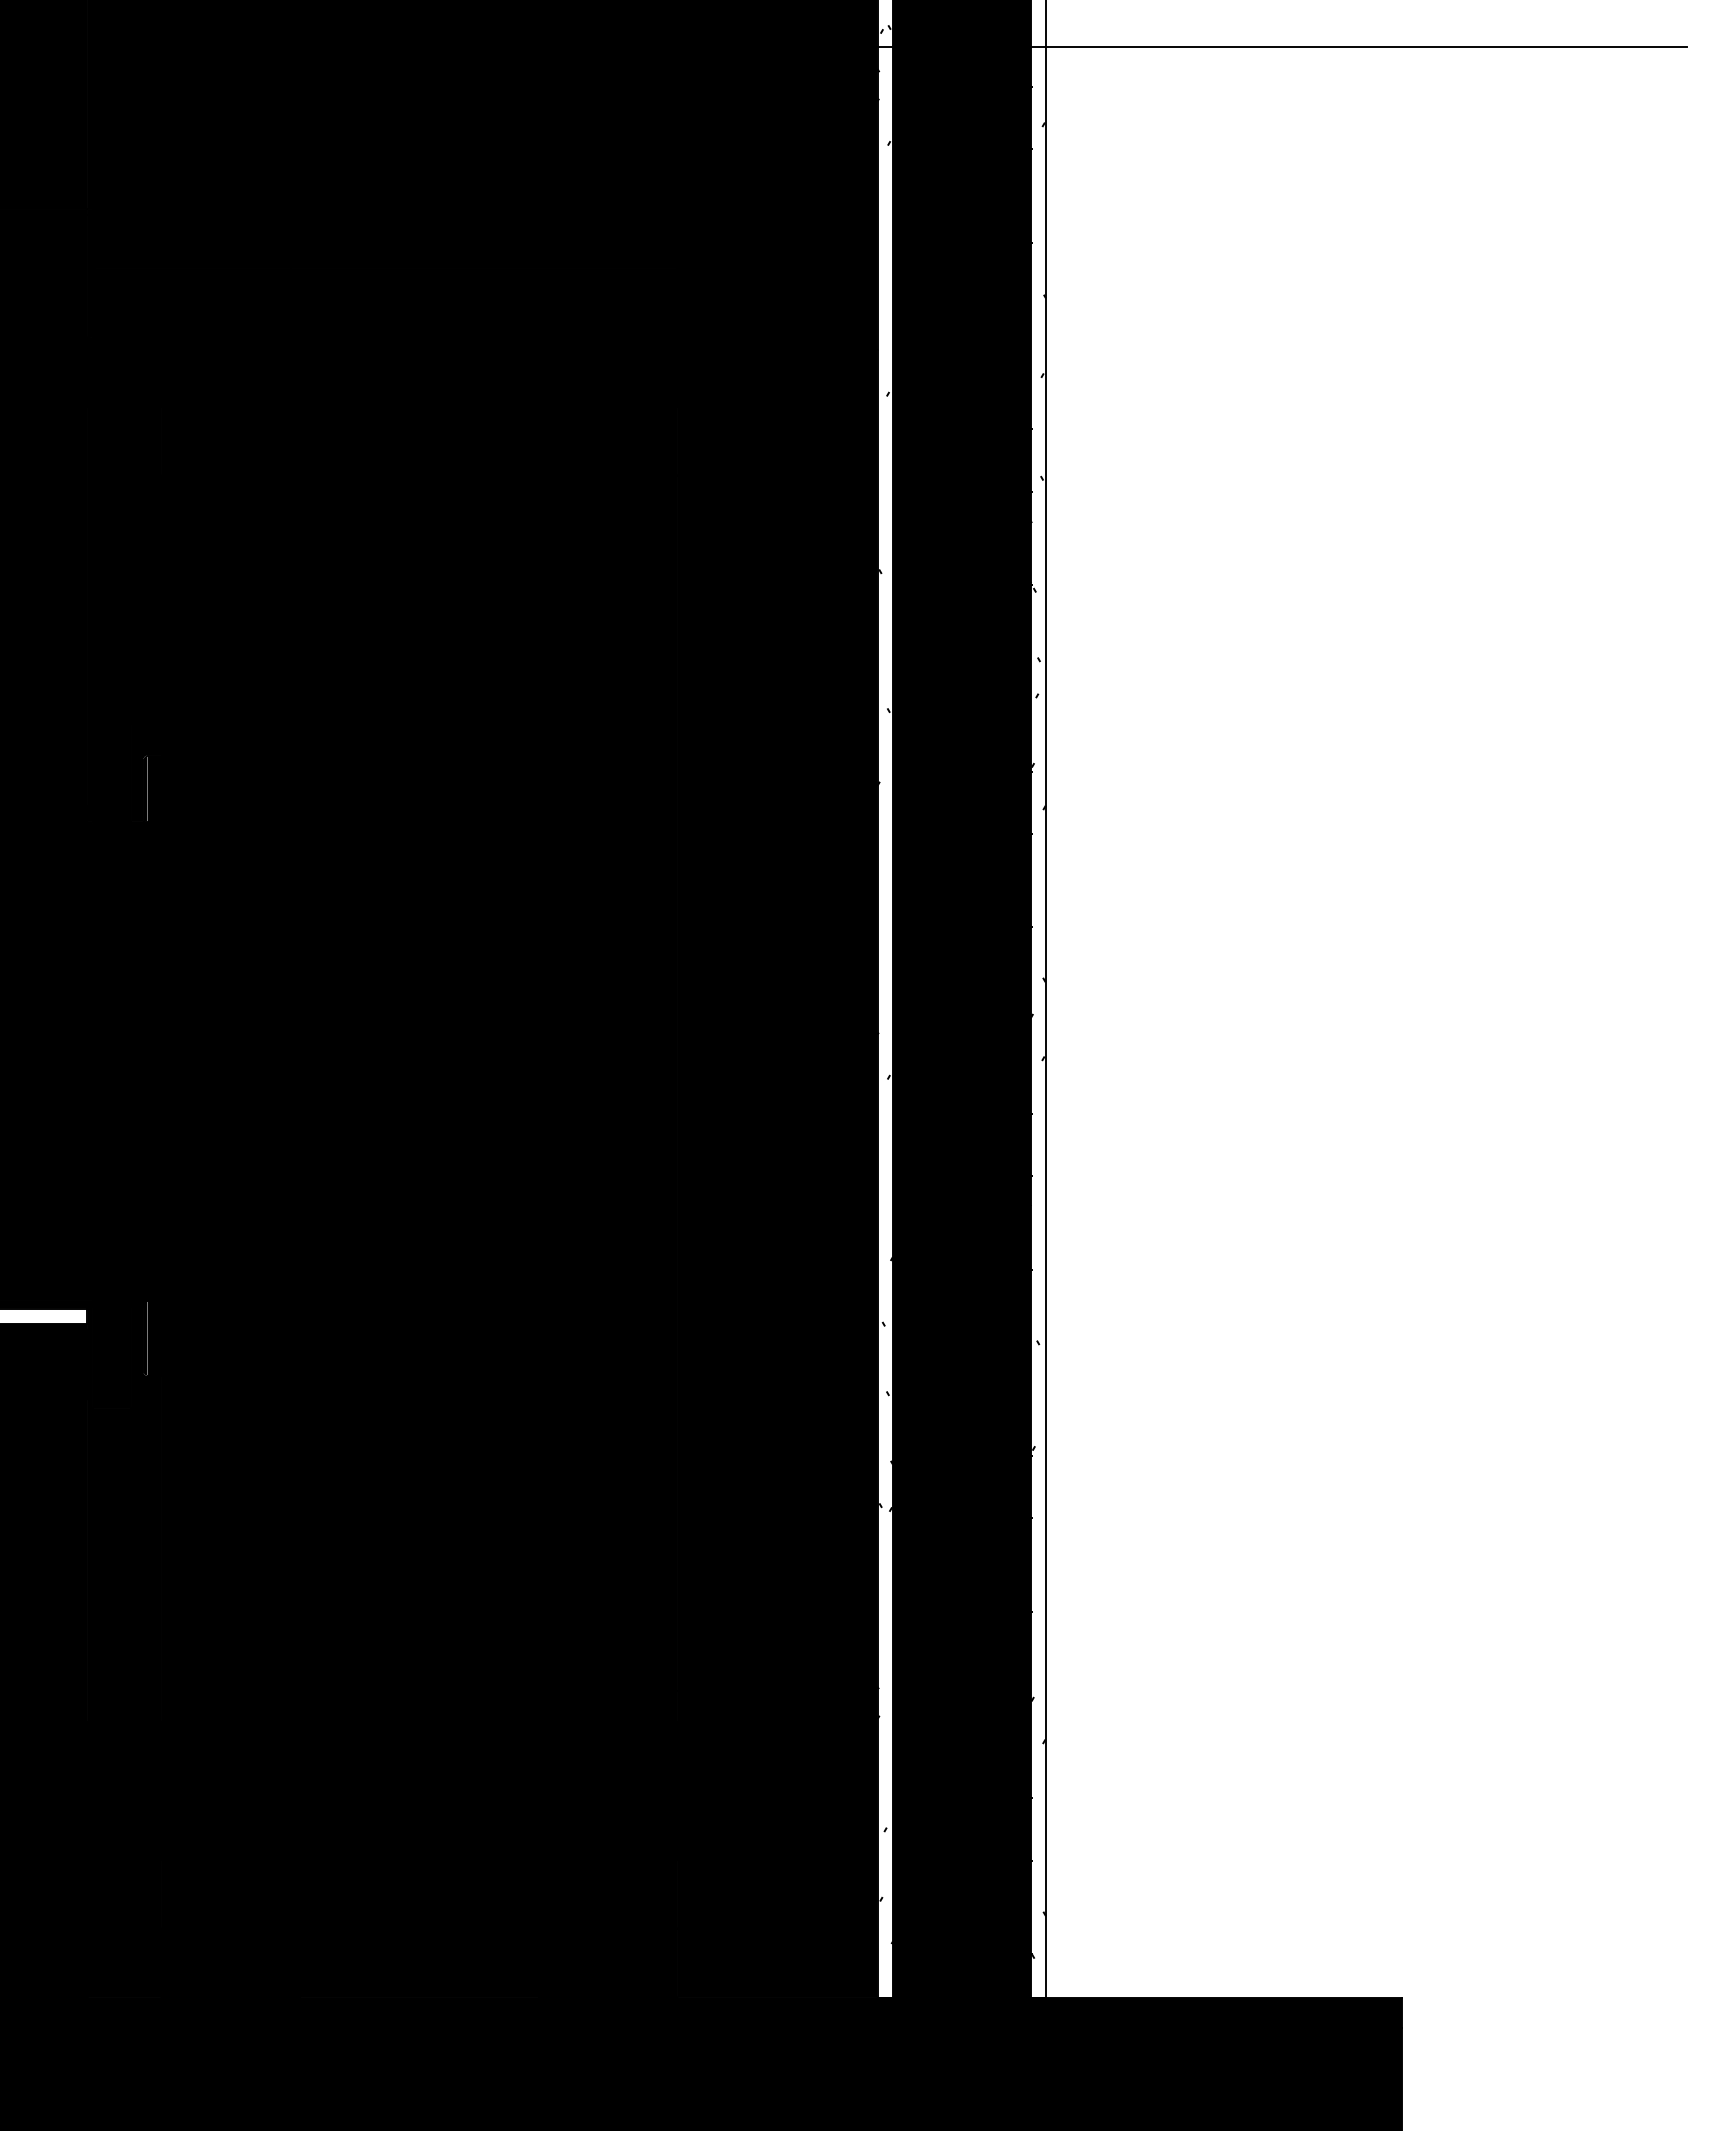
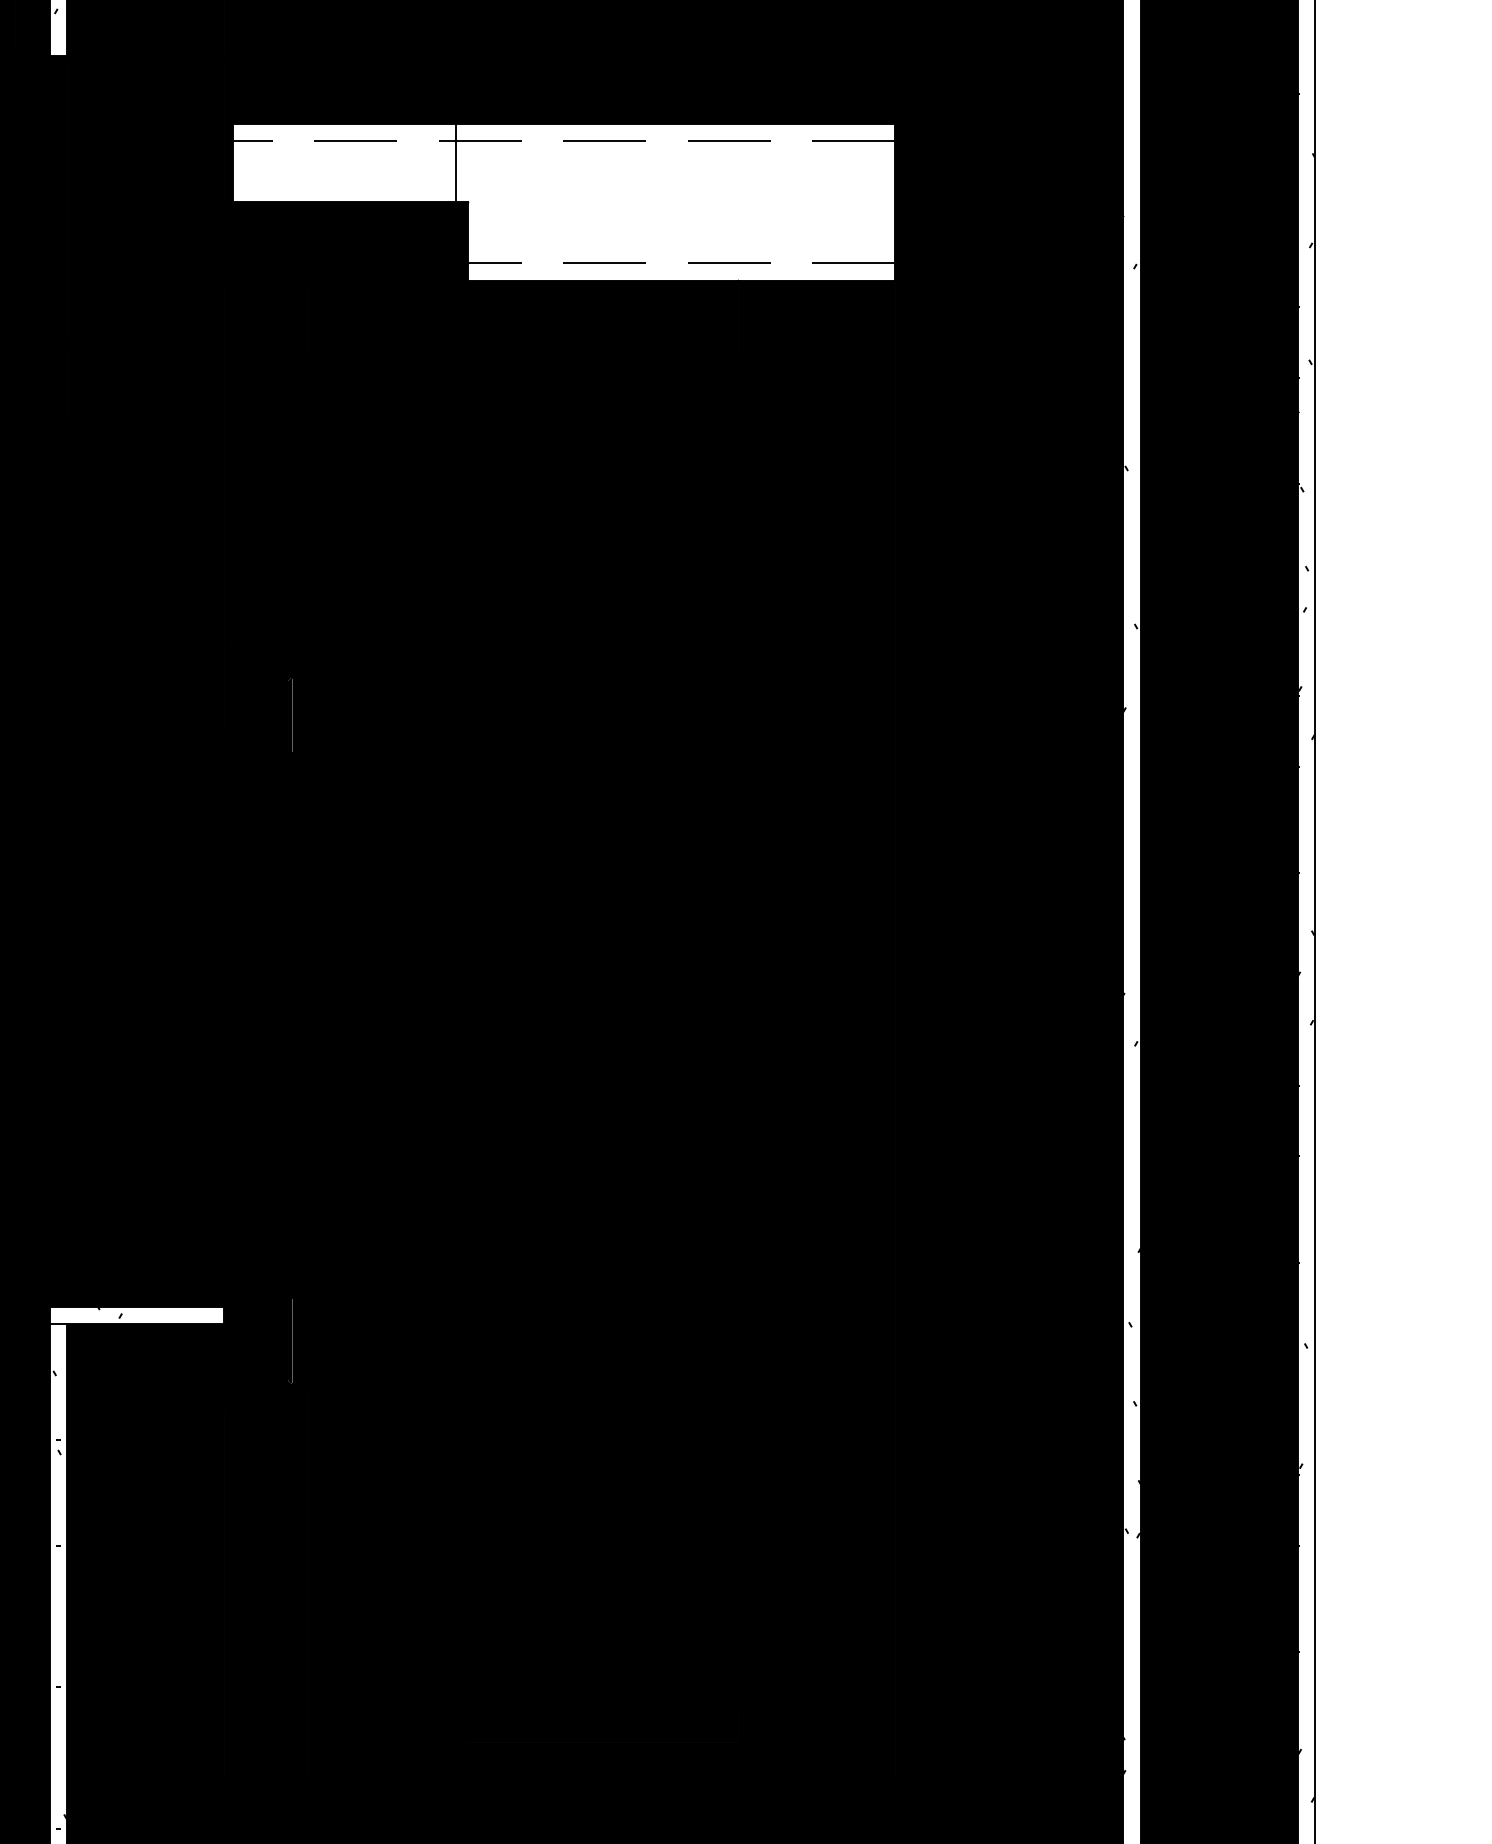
fill: (385, 337) -> (563, 202), removed

